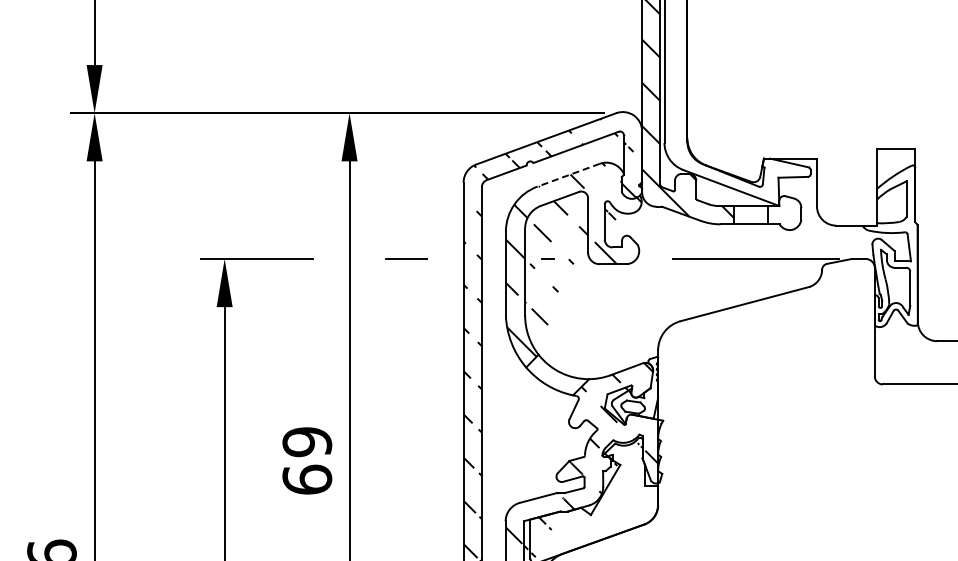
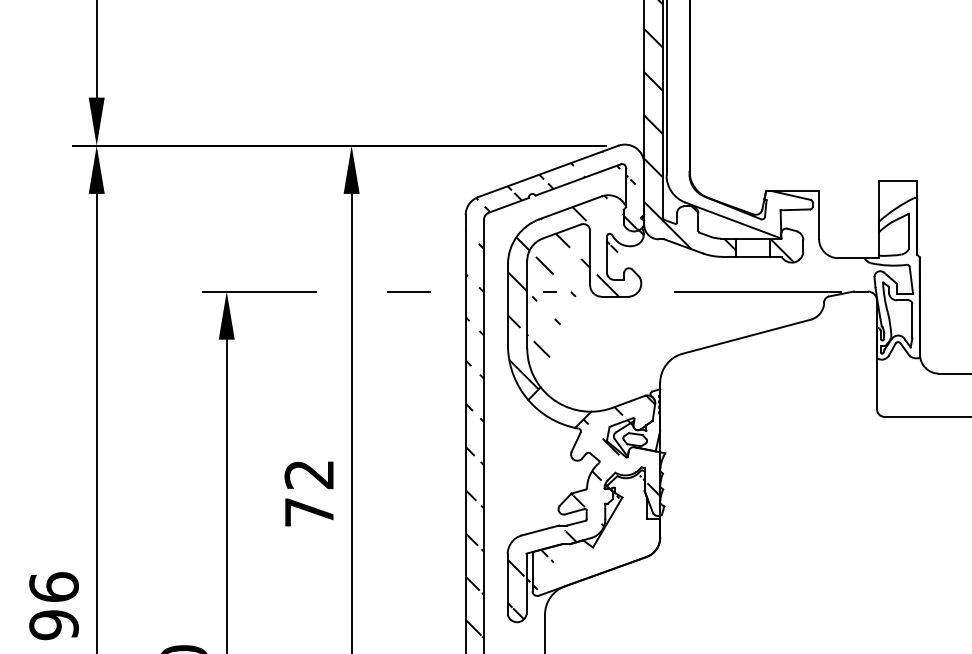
line: (568, 174) -> (570, 207), dashed -> solid
hatch: (780, 217) -> (782, 250), added
text: (307, 460) -> (309, 493), 69 -> 72

